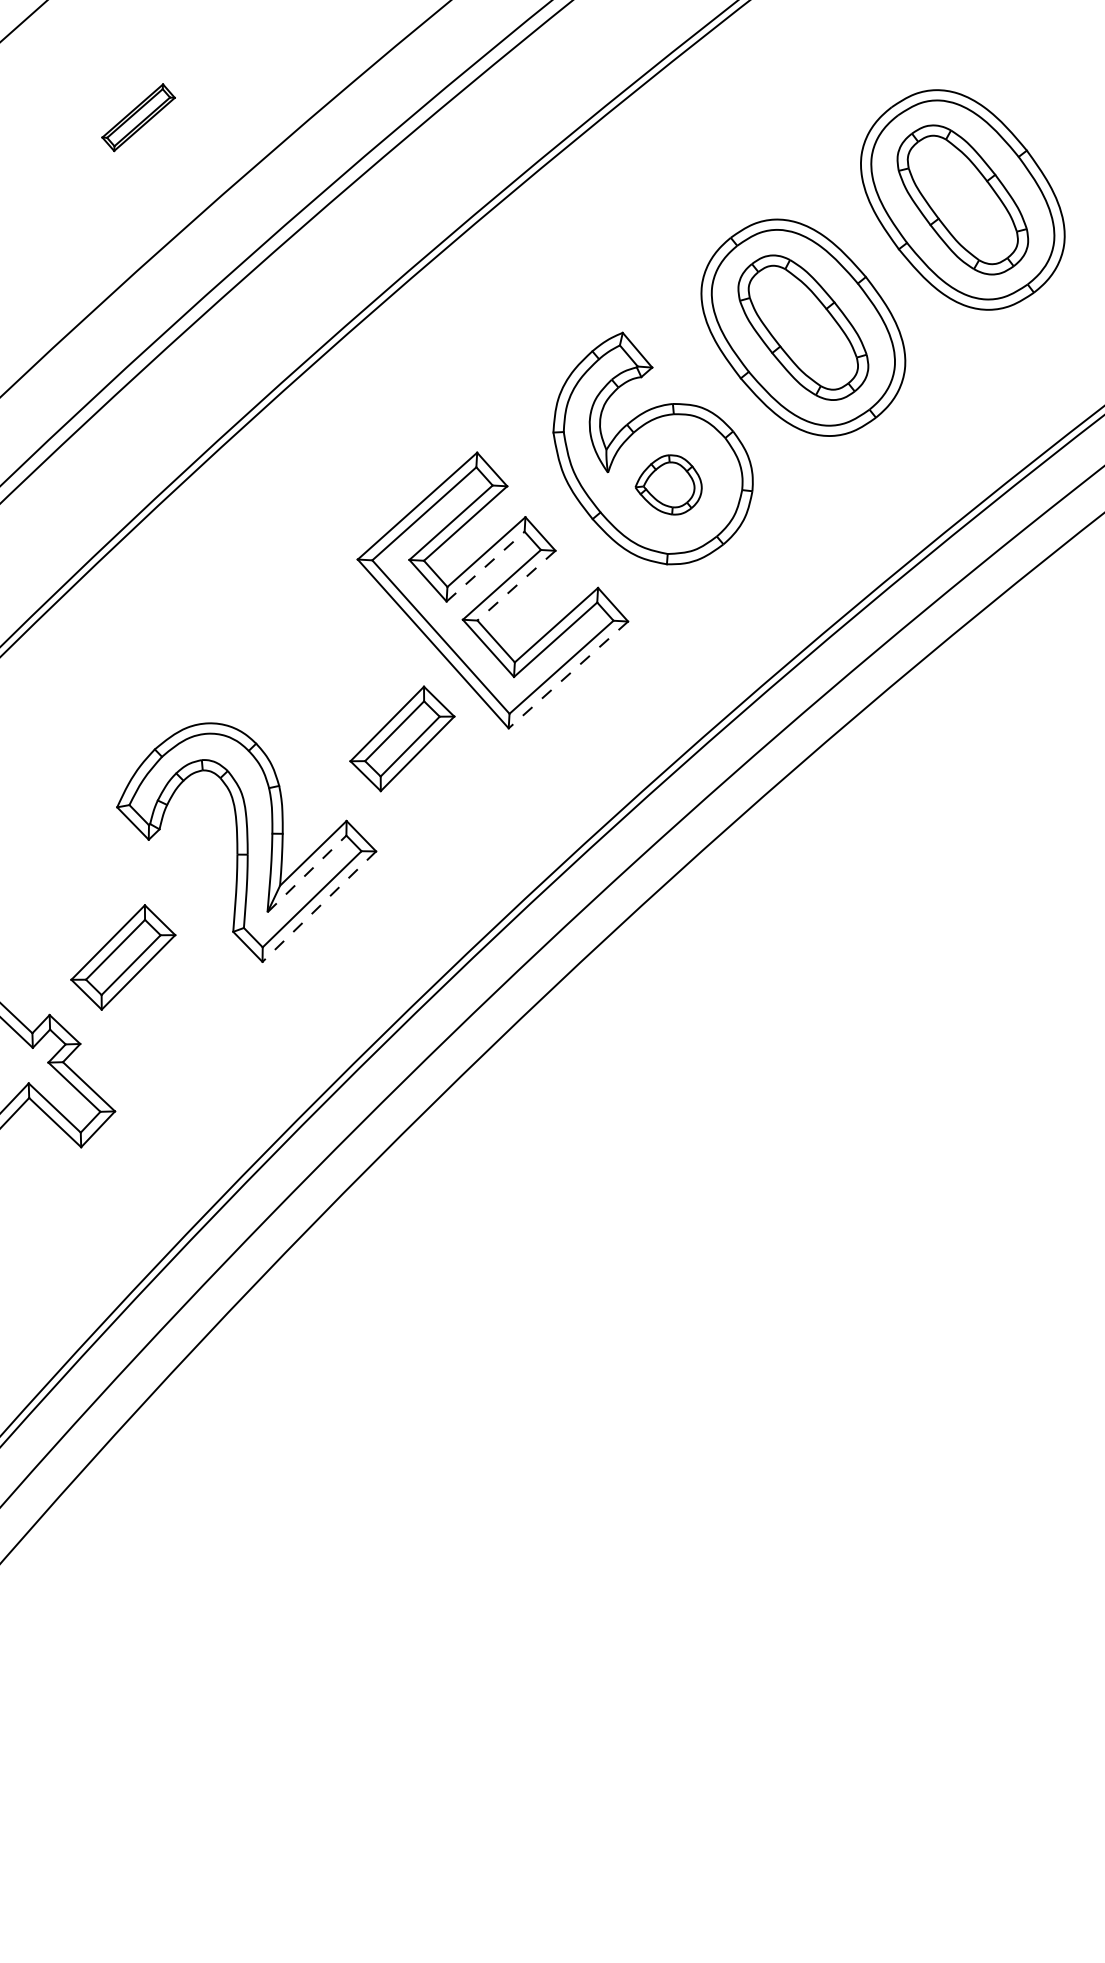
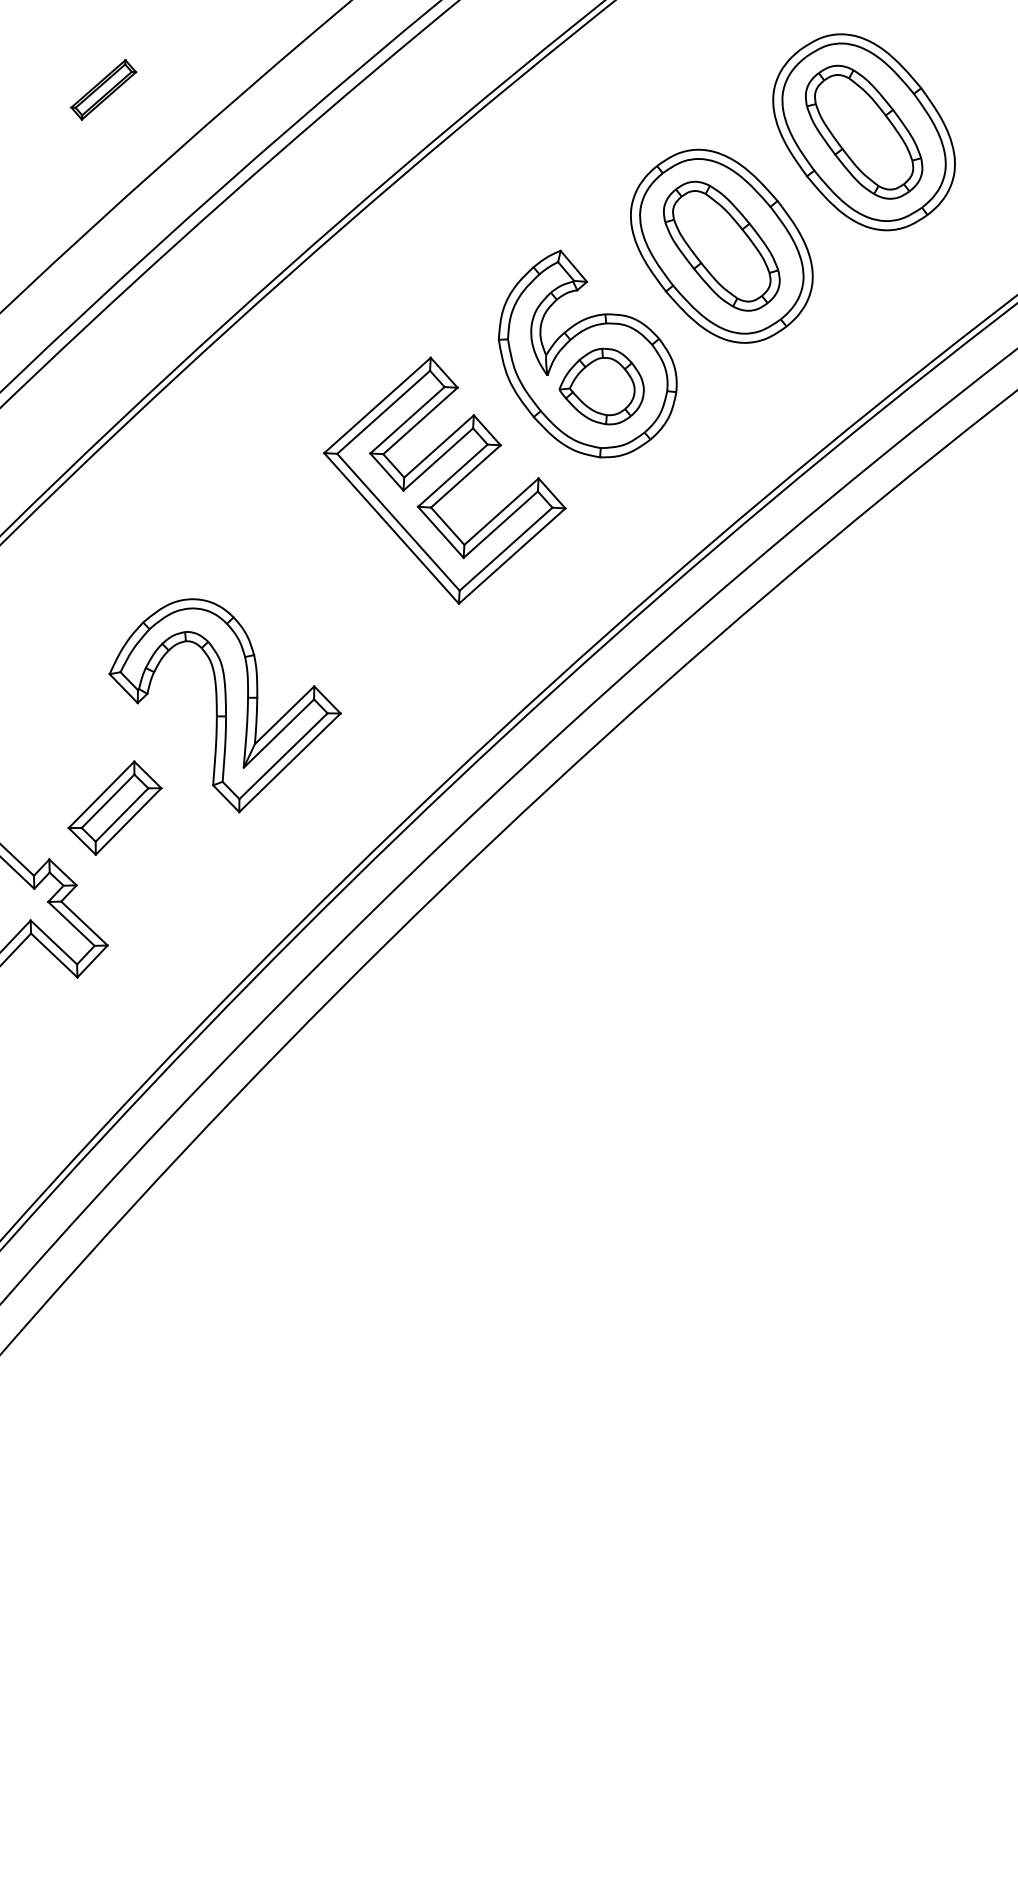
part: (138, 117) -> (103, 89), moved
part: (668, 484) -> (601, 386), size x1.43
line: (485, 566) -> (438, 459), dashed -> solid
line: (516, 585) -> (465, 476), dashed -> solid
line: (567, 675) -> (511, 556), dashed -> solid
part: (401, 738) -> (363, 612), removed
line: (307, 873) -> (279, 733), dashed -> solid
line: (318, 906) -> (289, 762), dashed -> solid

